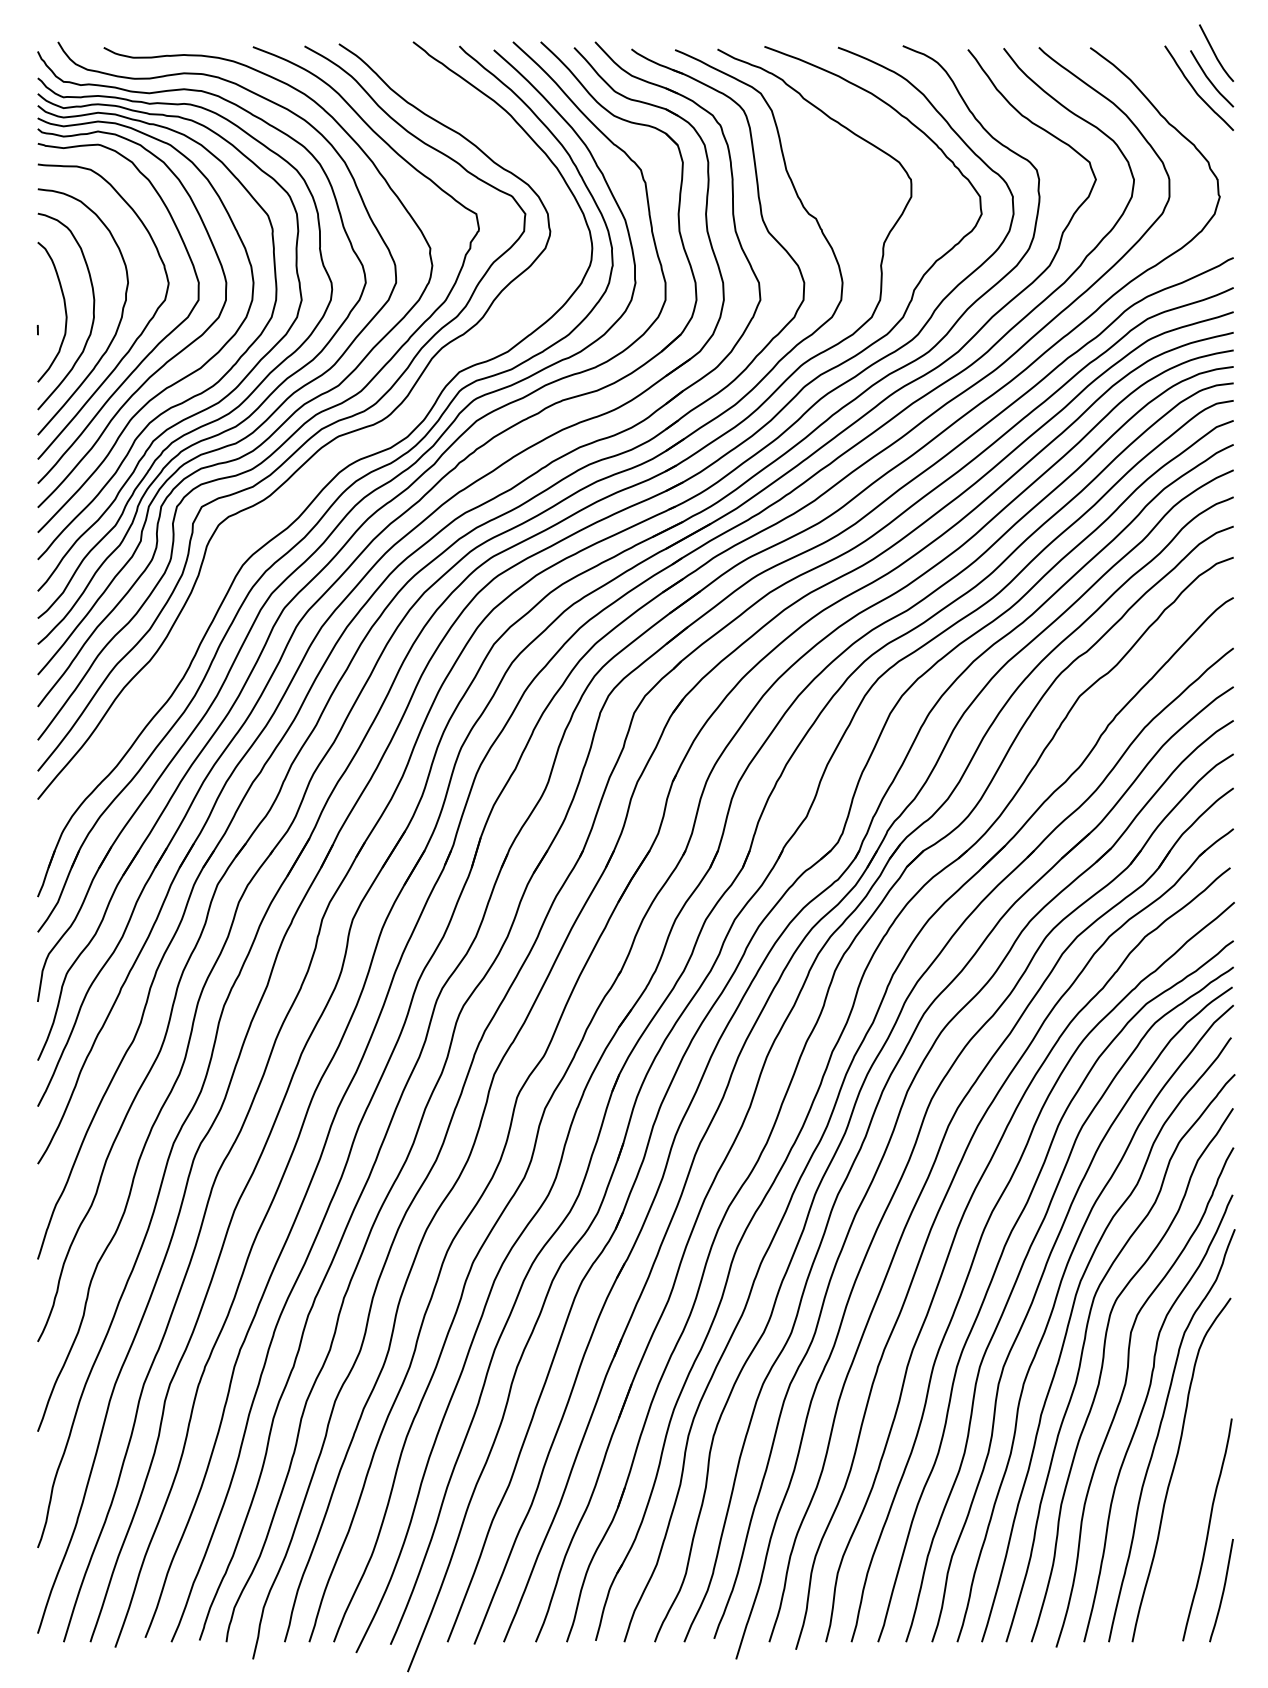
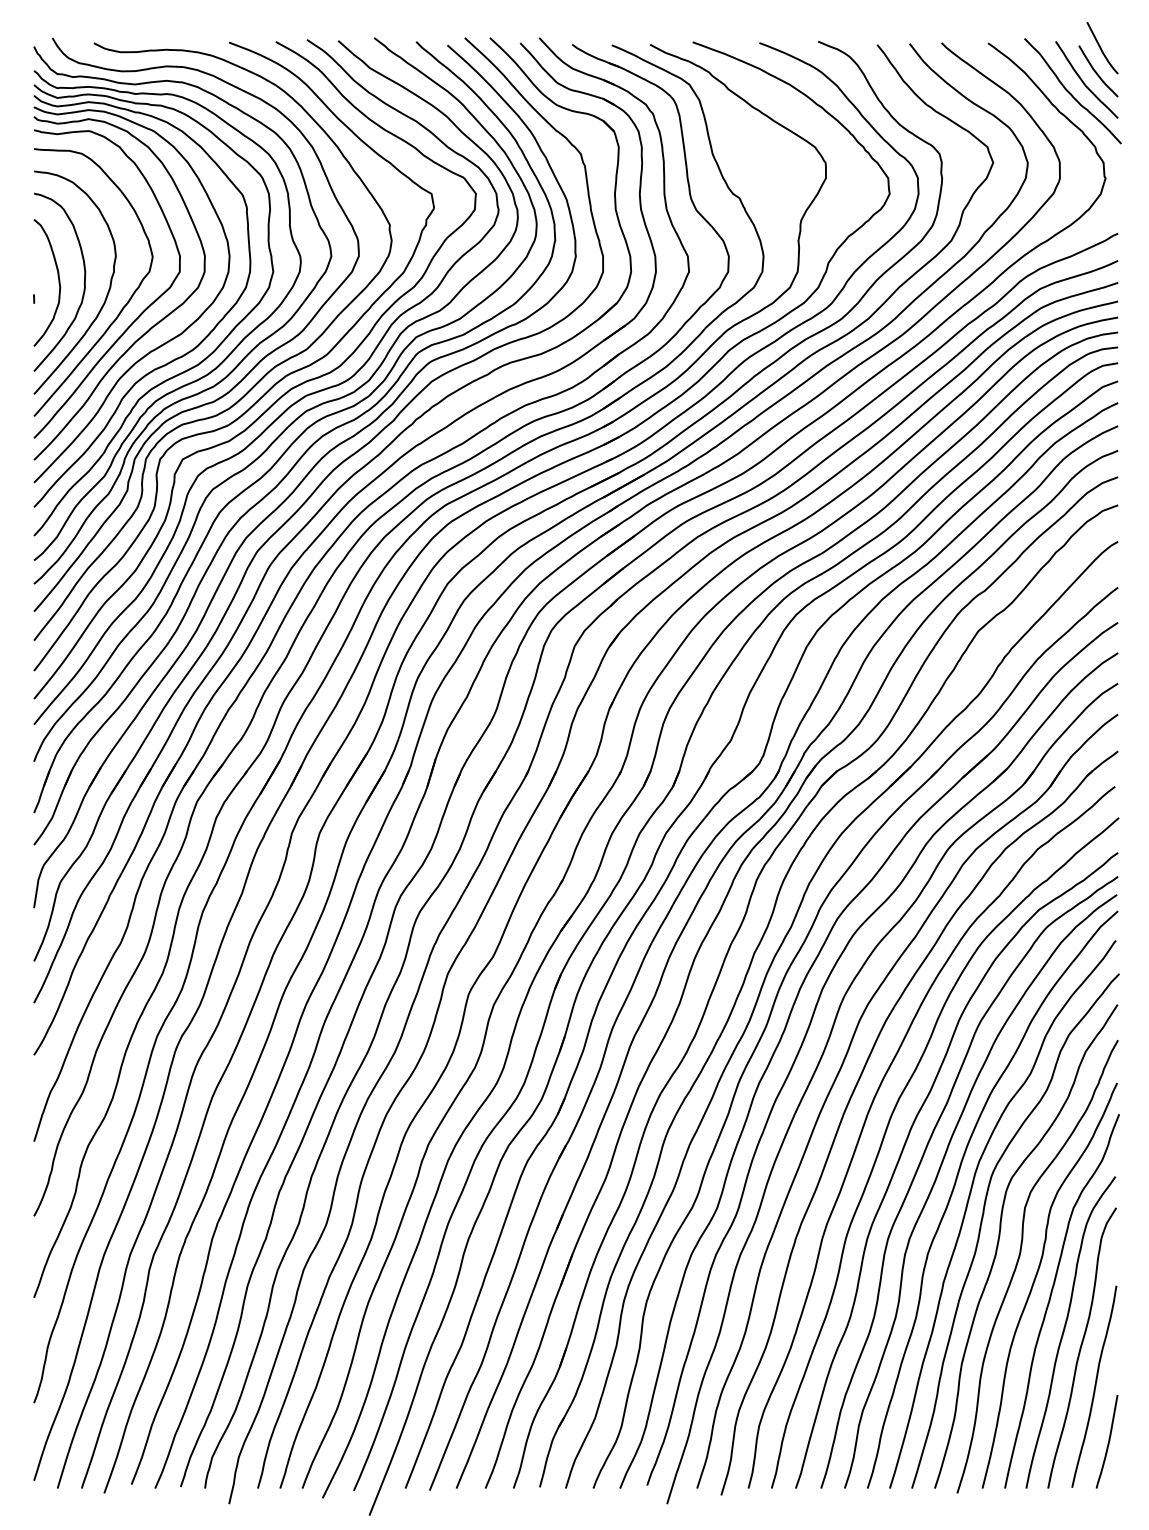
curve: (1181, 102) -> (1070, 92), added
curve: (324, 463) -> (293, 420), added
curve: (1193, 1487) -> (1081, 1348), added

